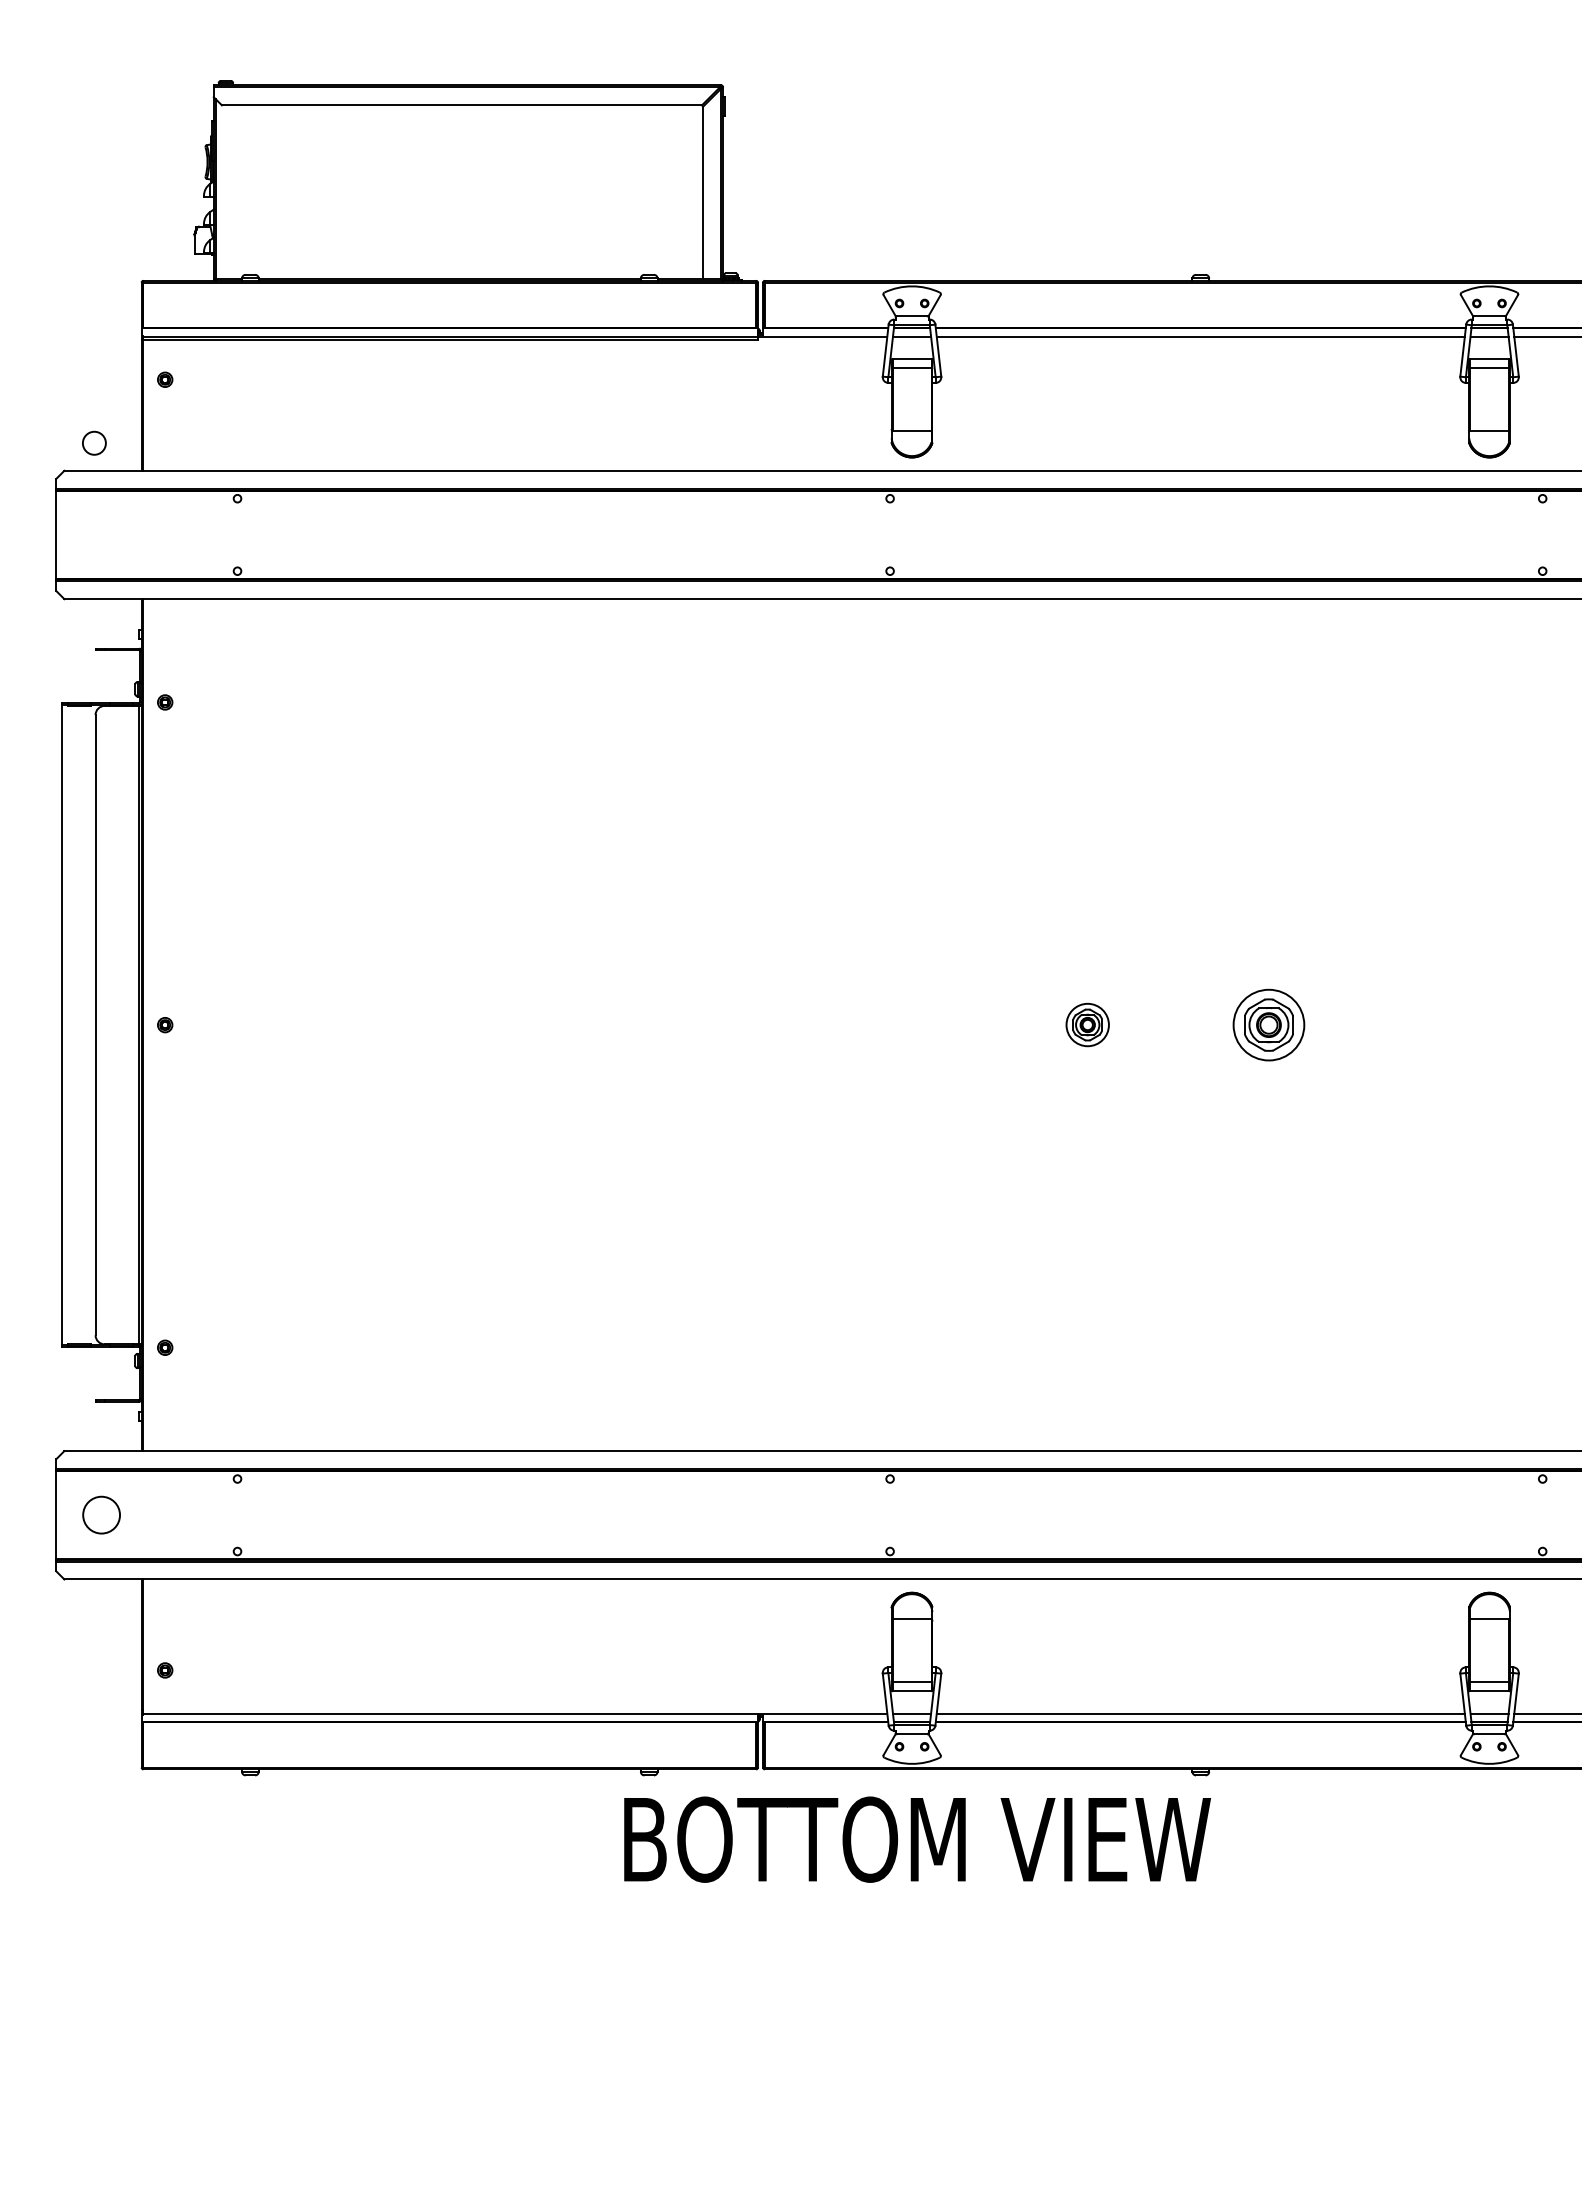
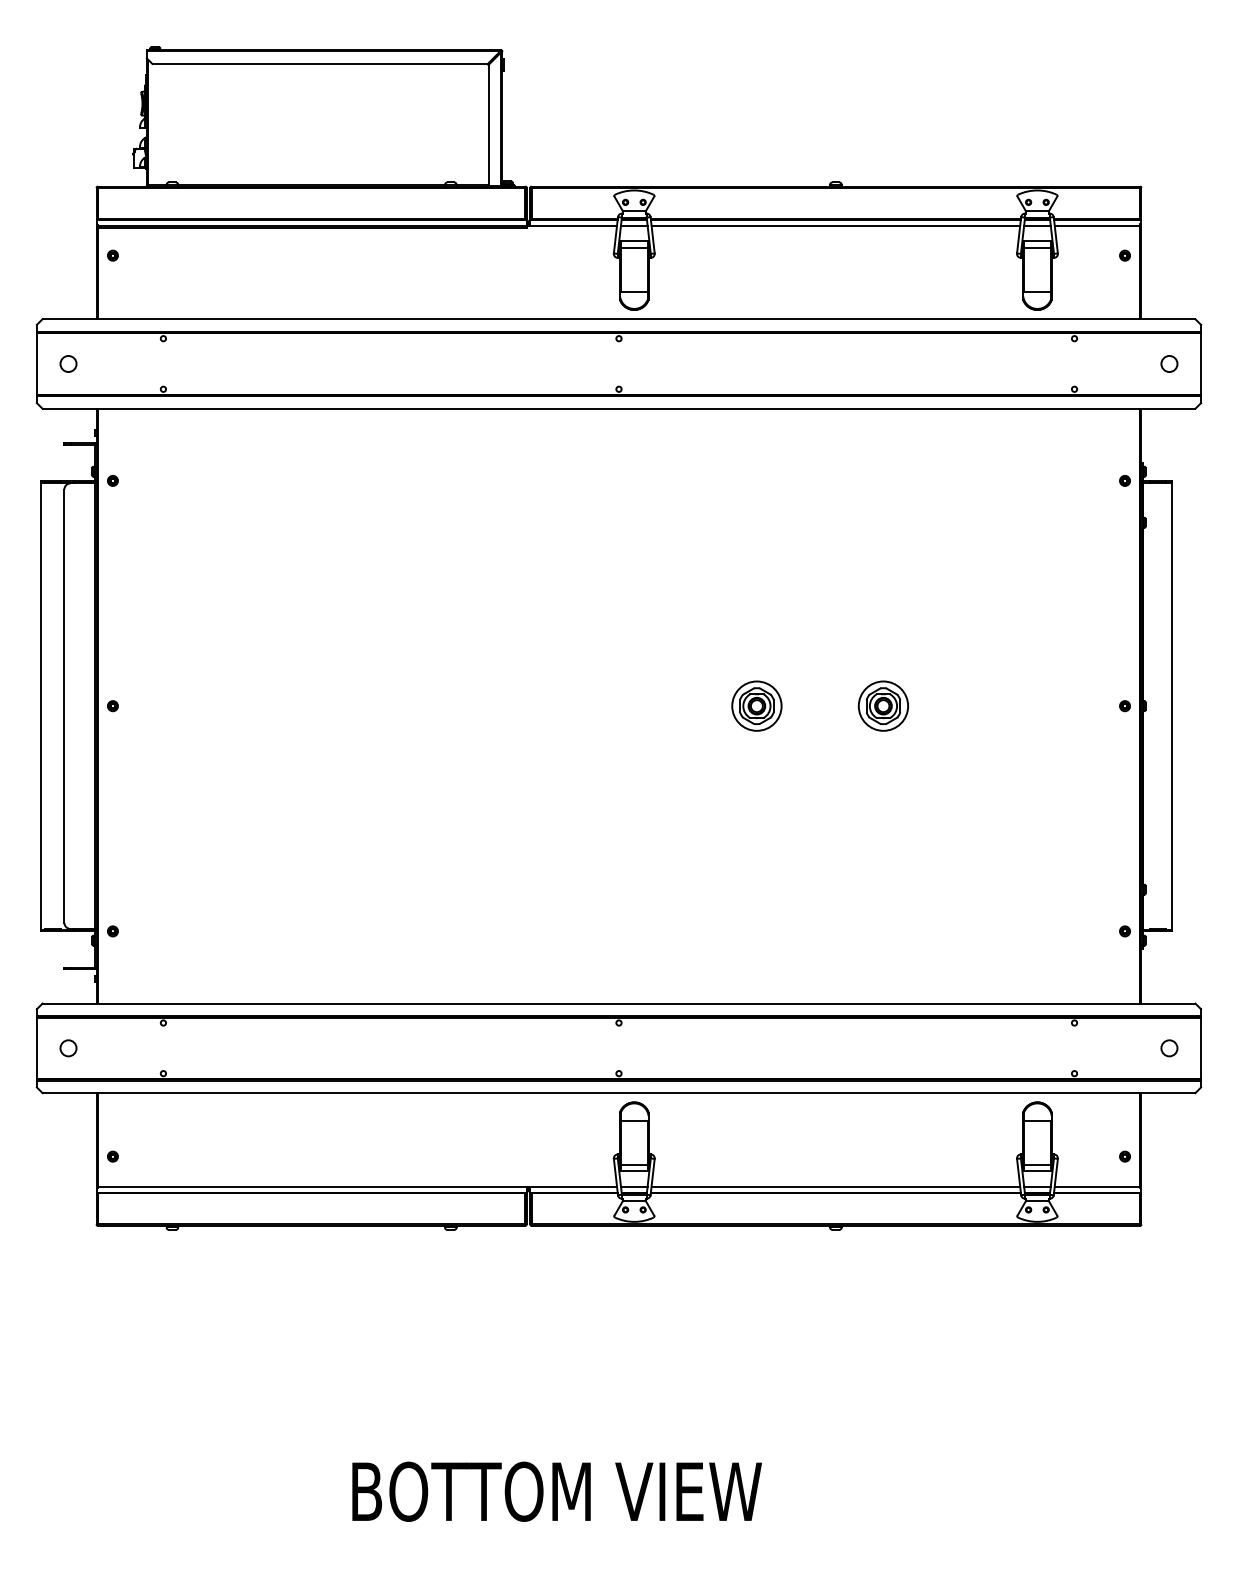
circle: (94, 442) -> (68, 363), moved
part: (1087, 1024) -> (756, 705), size x1.67
circle: (101, 1515) -> (68, 1048), size x0.62
text: (916, 1839) -> (556, 1491), moved

